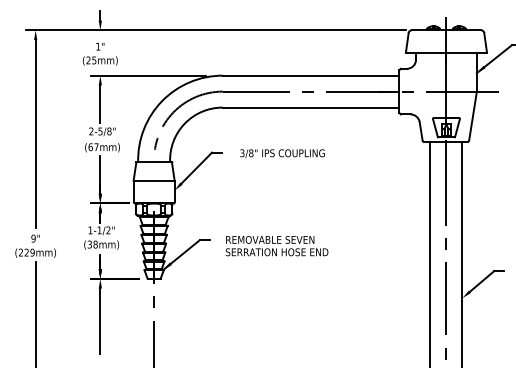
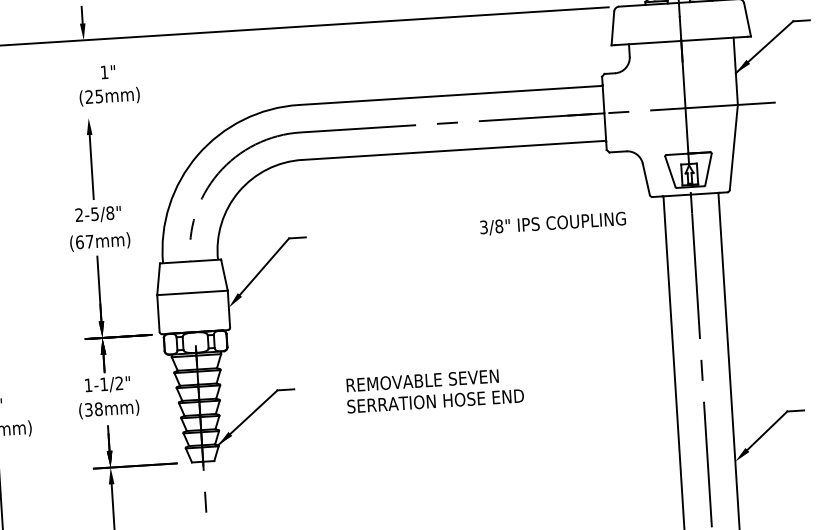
text: (100, 53) -> (109, 83), moved
line: (147, 75) -> (169, 112), removed
text: (282, 153) -> (553, 223), moved
text: (276, 246) -> (434, 391), moved

